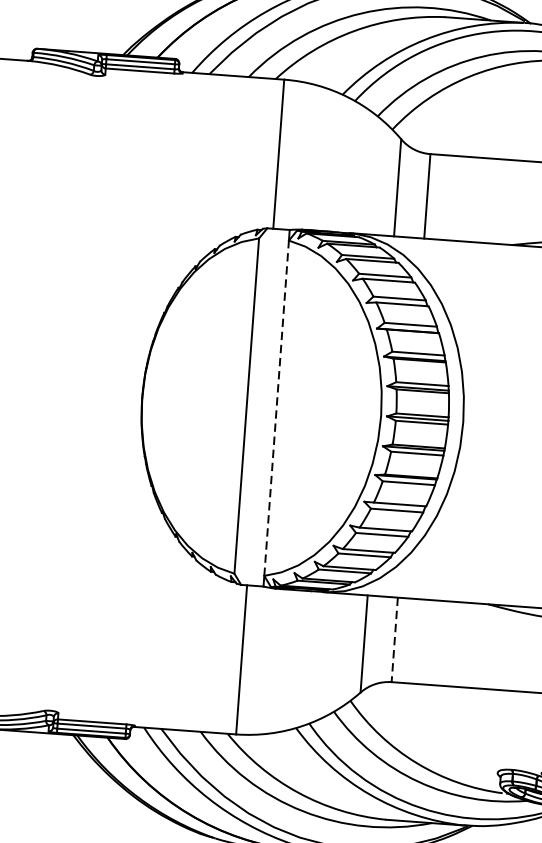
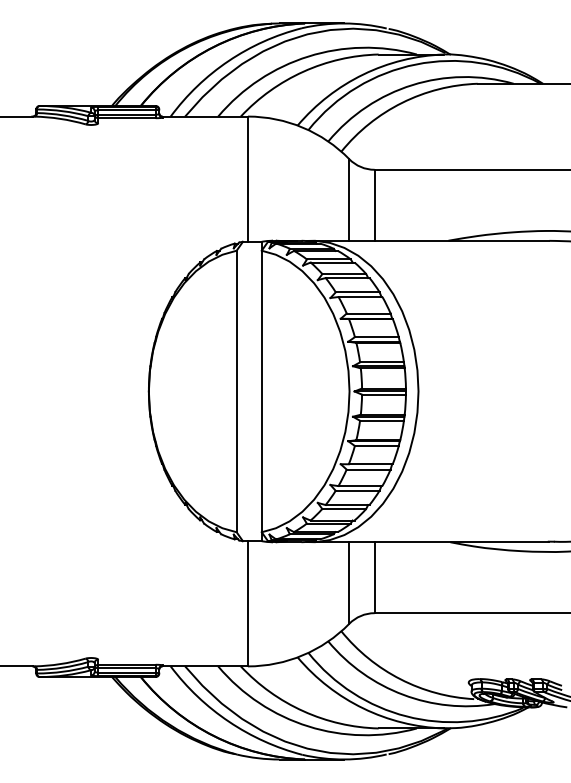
line: (276, 408) -> (261, 391), dashed -> solid
line: (394, 640) -> (374, 578), dashed -> solid

